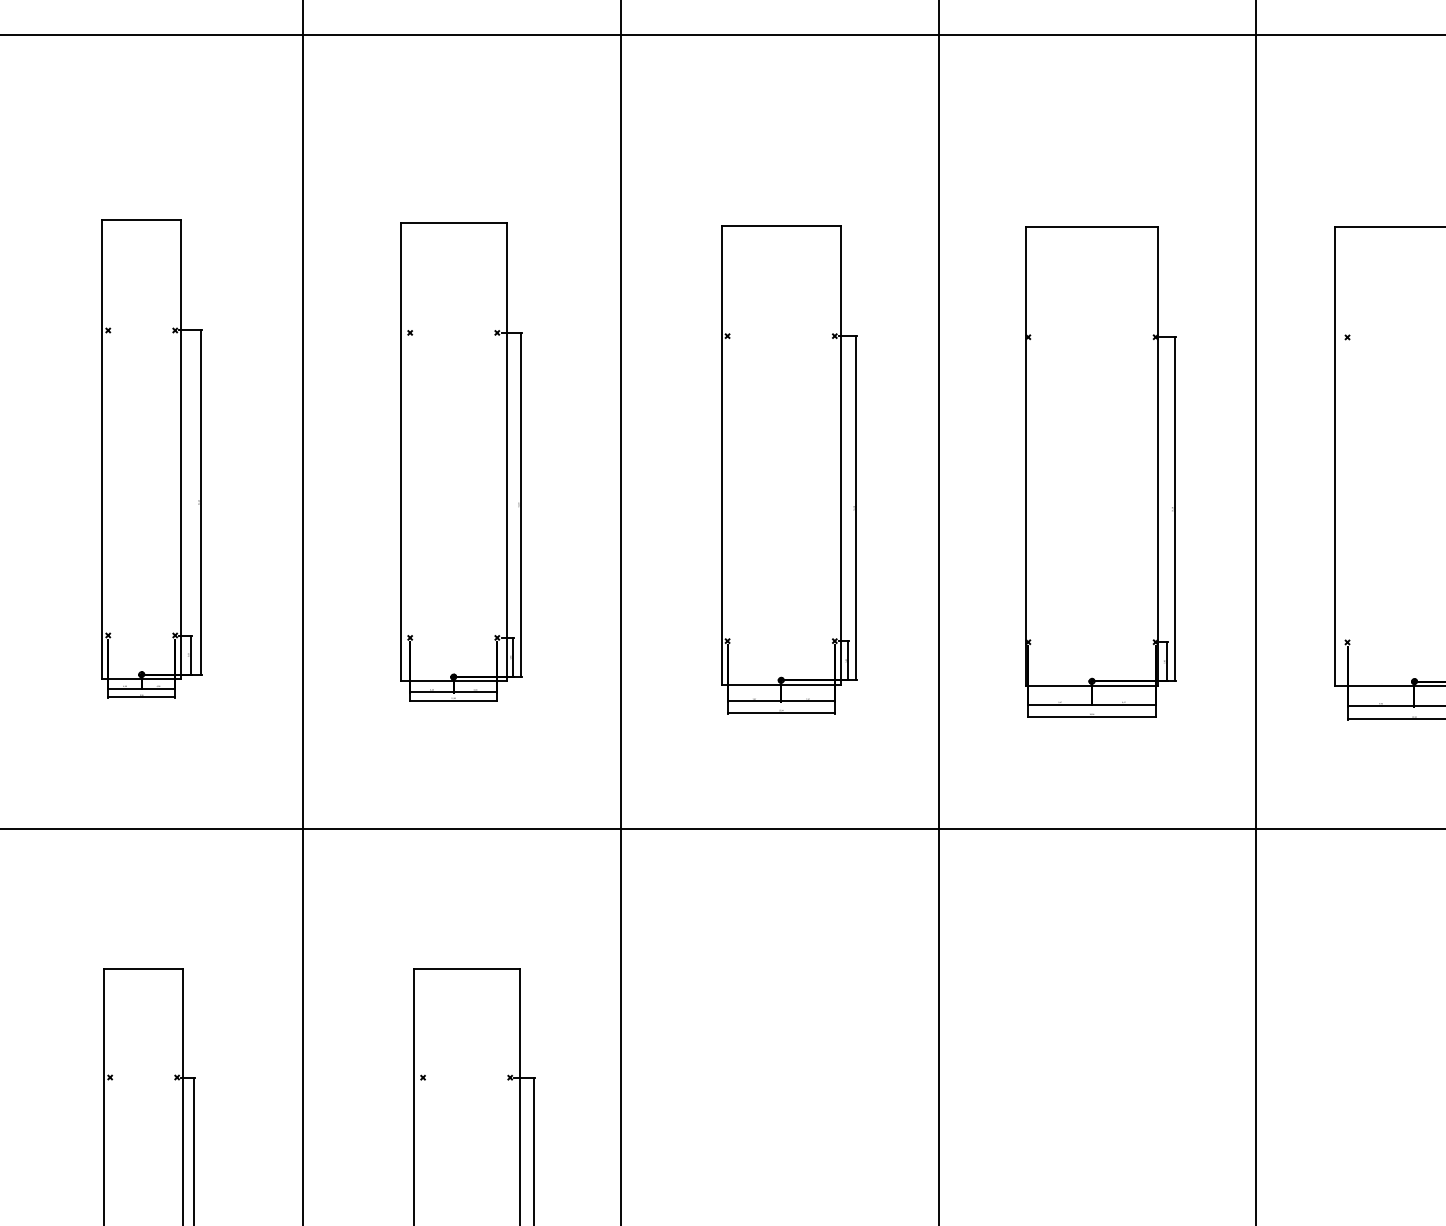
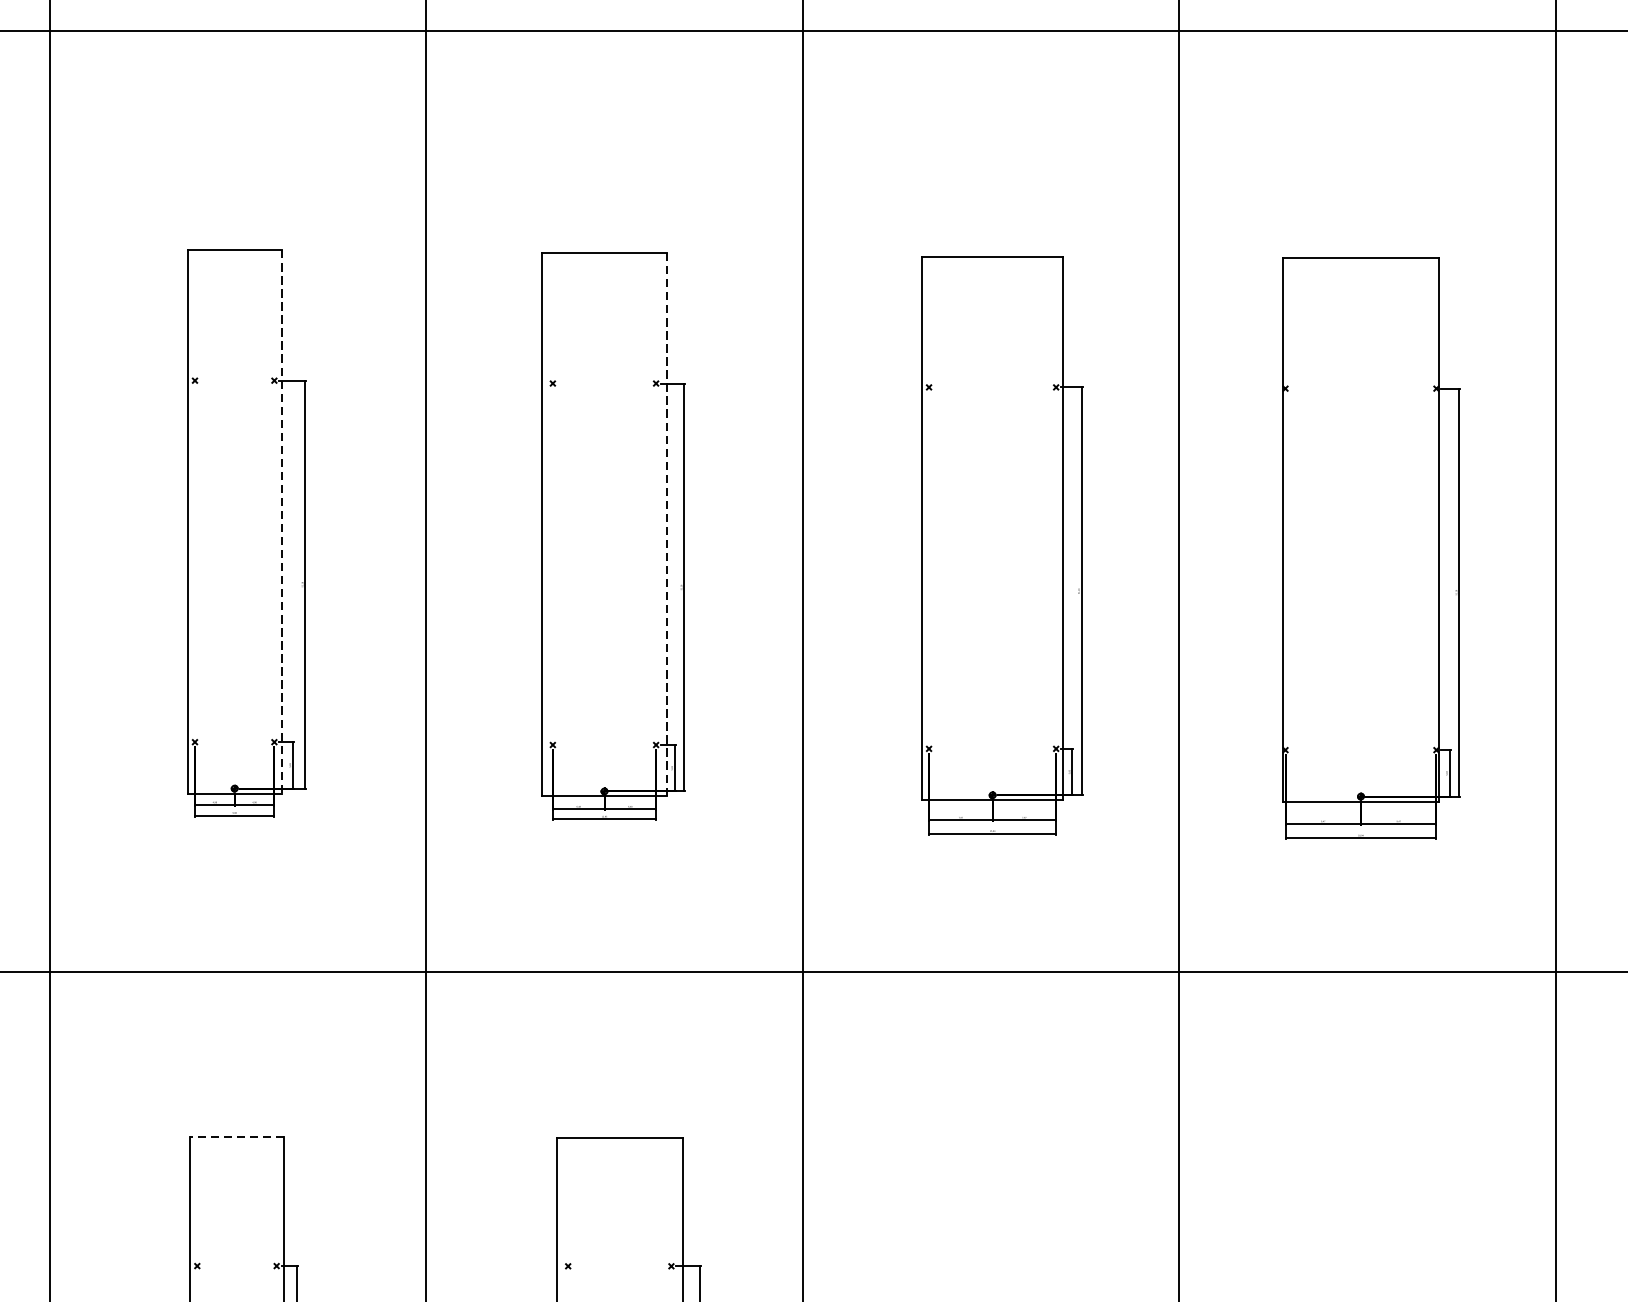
line: (181, 450) -> (281, 522), solid -> dashed
line: (506, 452) -> (667, 525), solid -> dashed
line: (143, 968) -> (236, 1136), solid -> dashed

